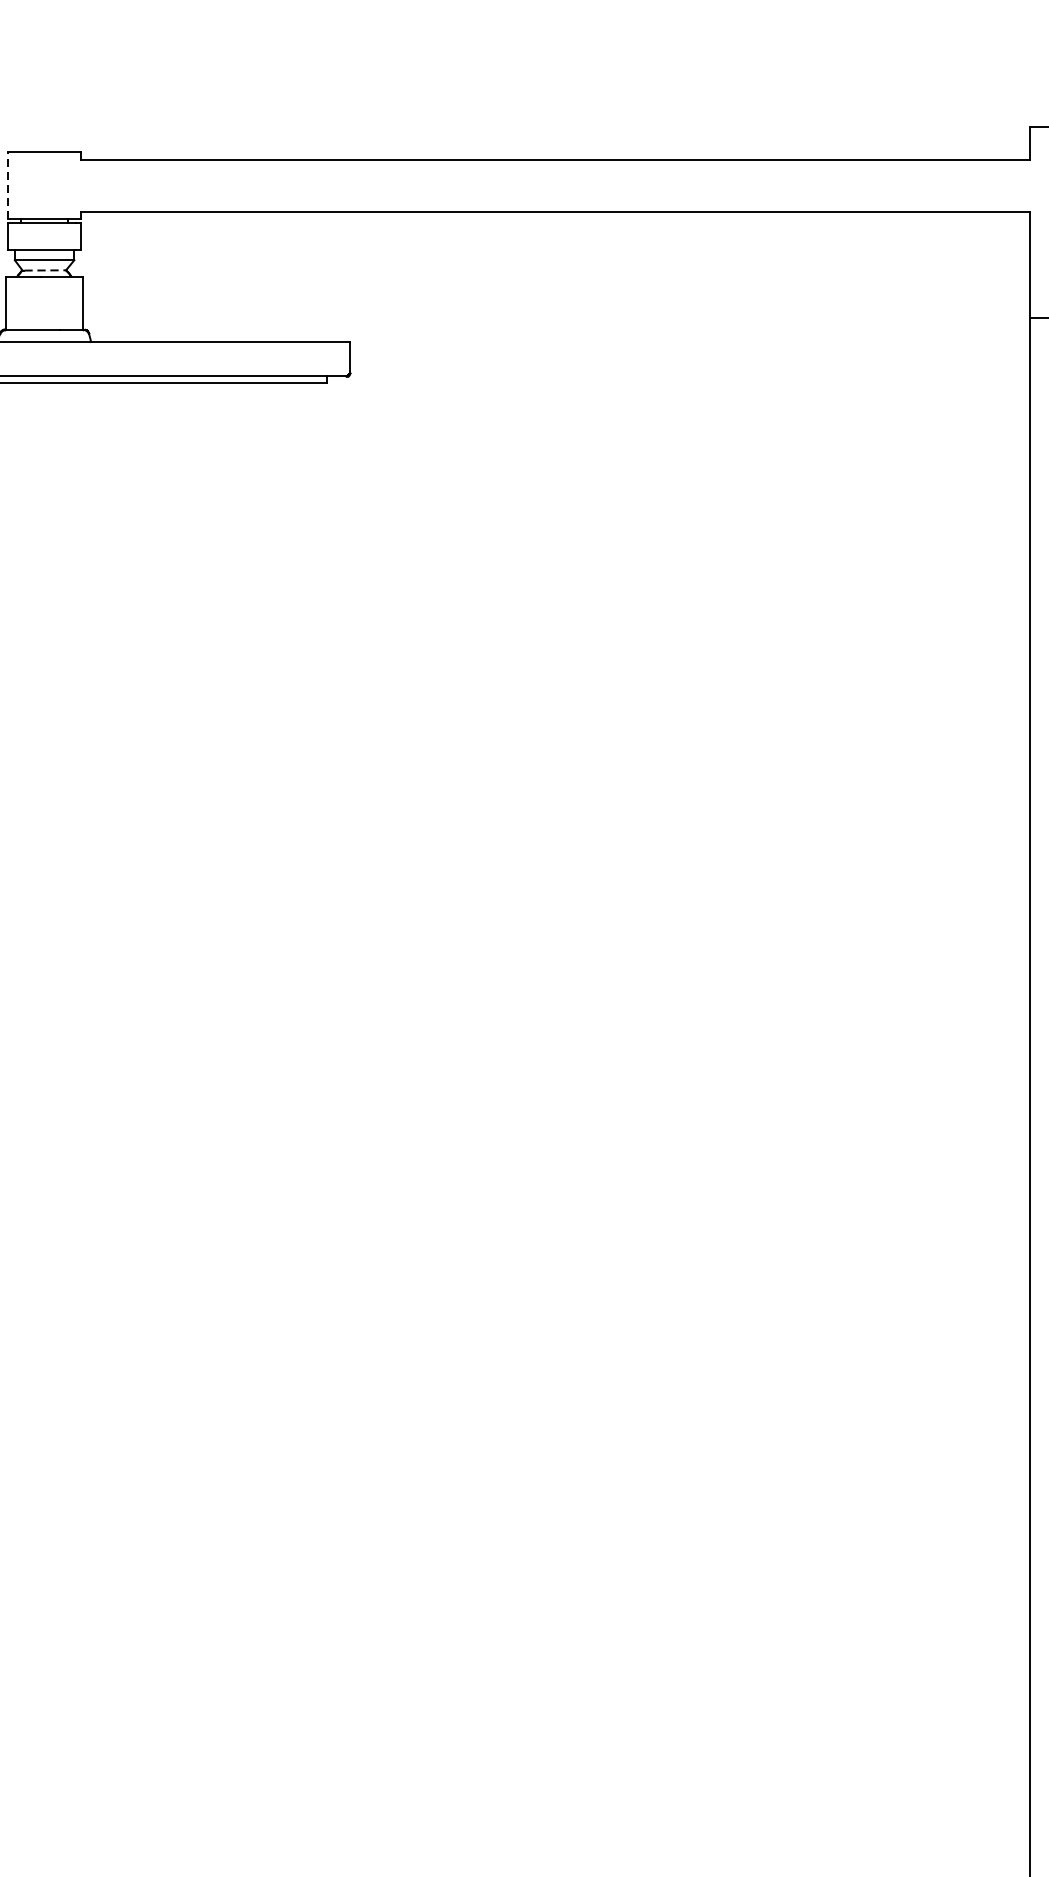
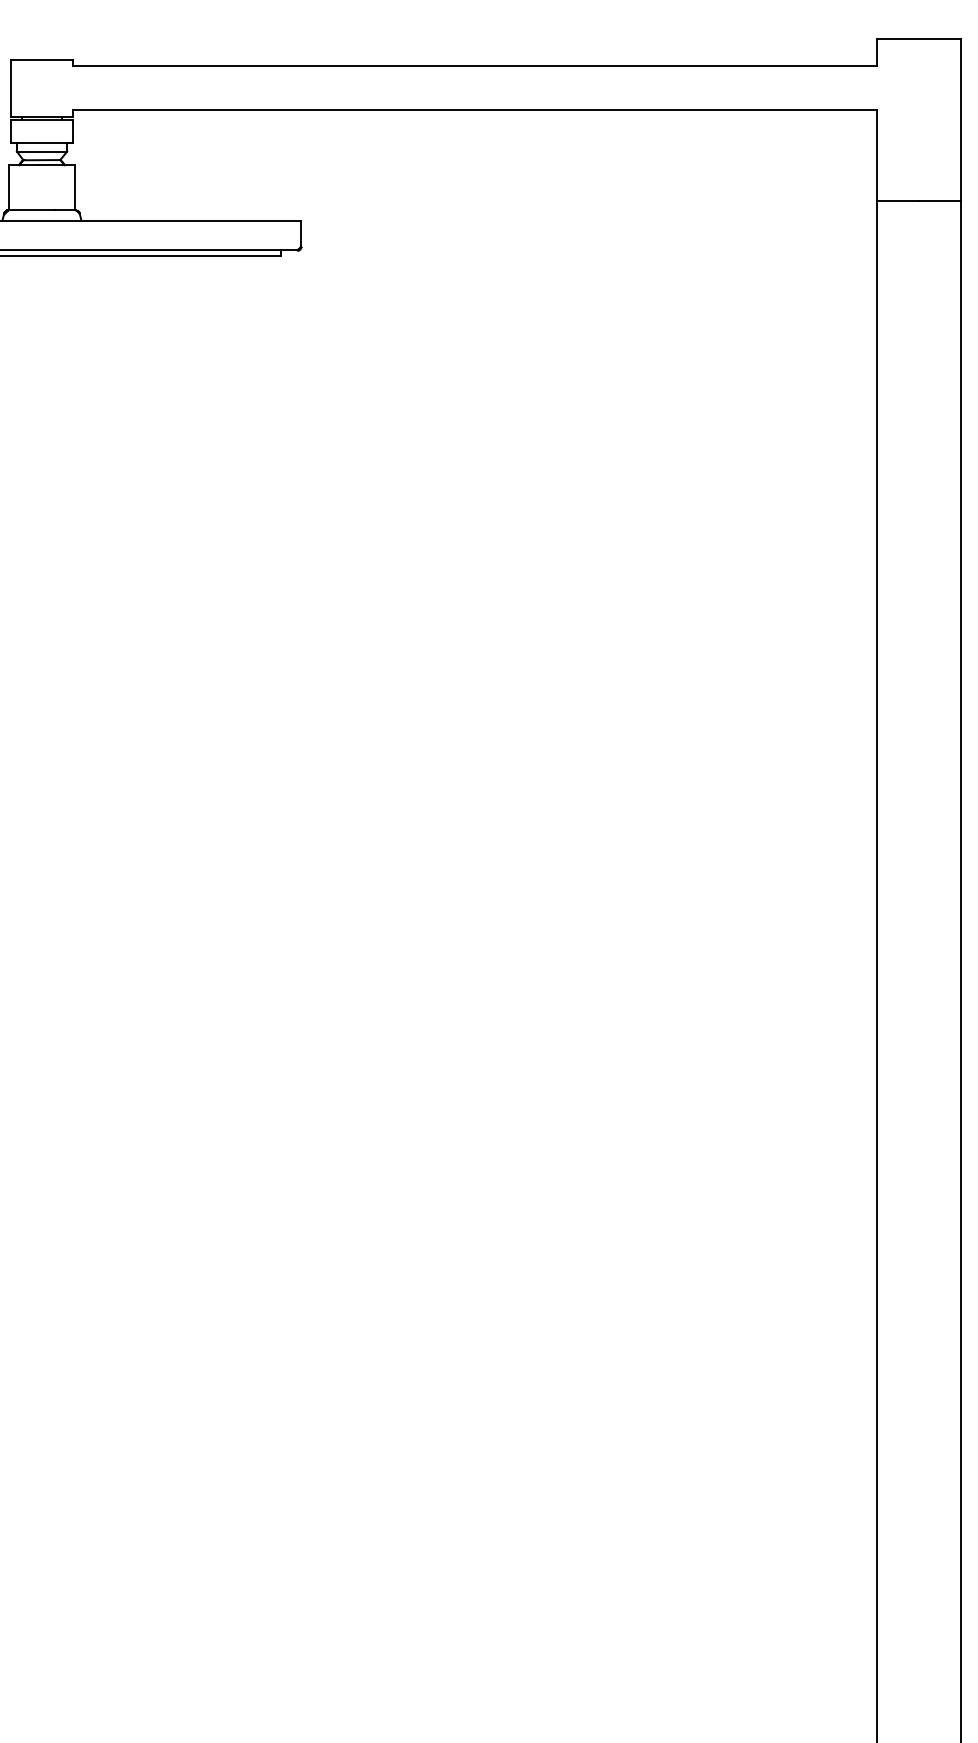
line: (8, 184) -> (11, 87), dashed -> solid
line: (45, 270) -> (42, 160), dashed -> solid

